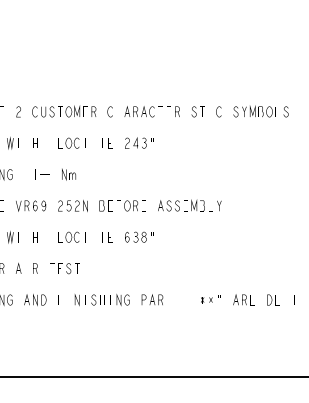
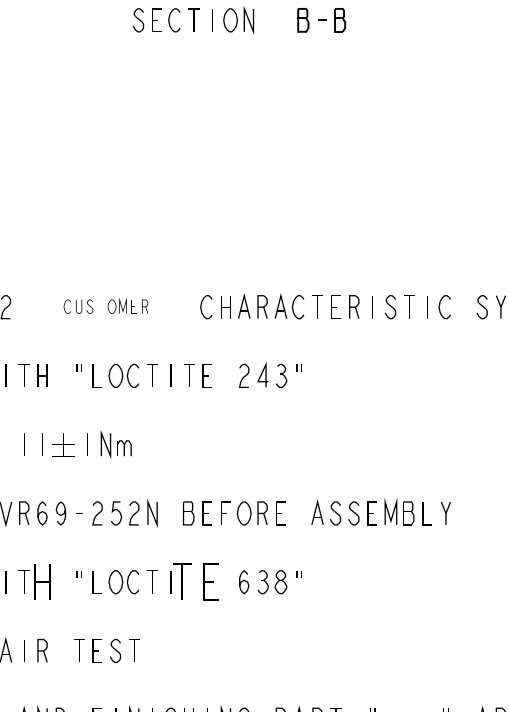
part: (64, 111) -> (106, 306), size x0.6
part: (35, 237) -> (42, 582), size x1.6
part: (107, 237) -> (200, 582), size x1.6

